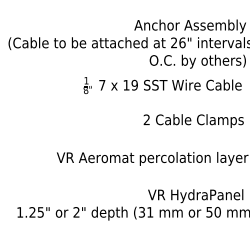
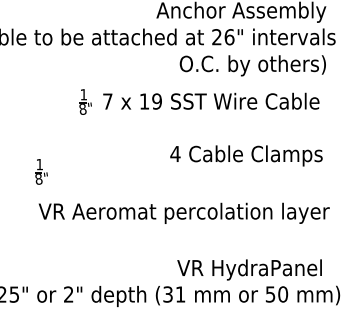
text: (146, 119) -> (174, 153), 2 -> 4
part: (58, 131) -> (41, 171), added

